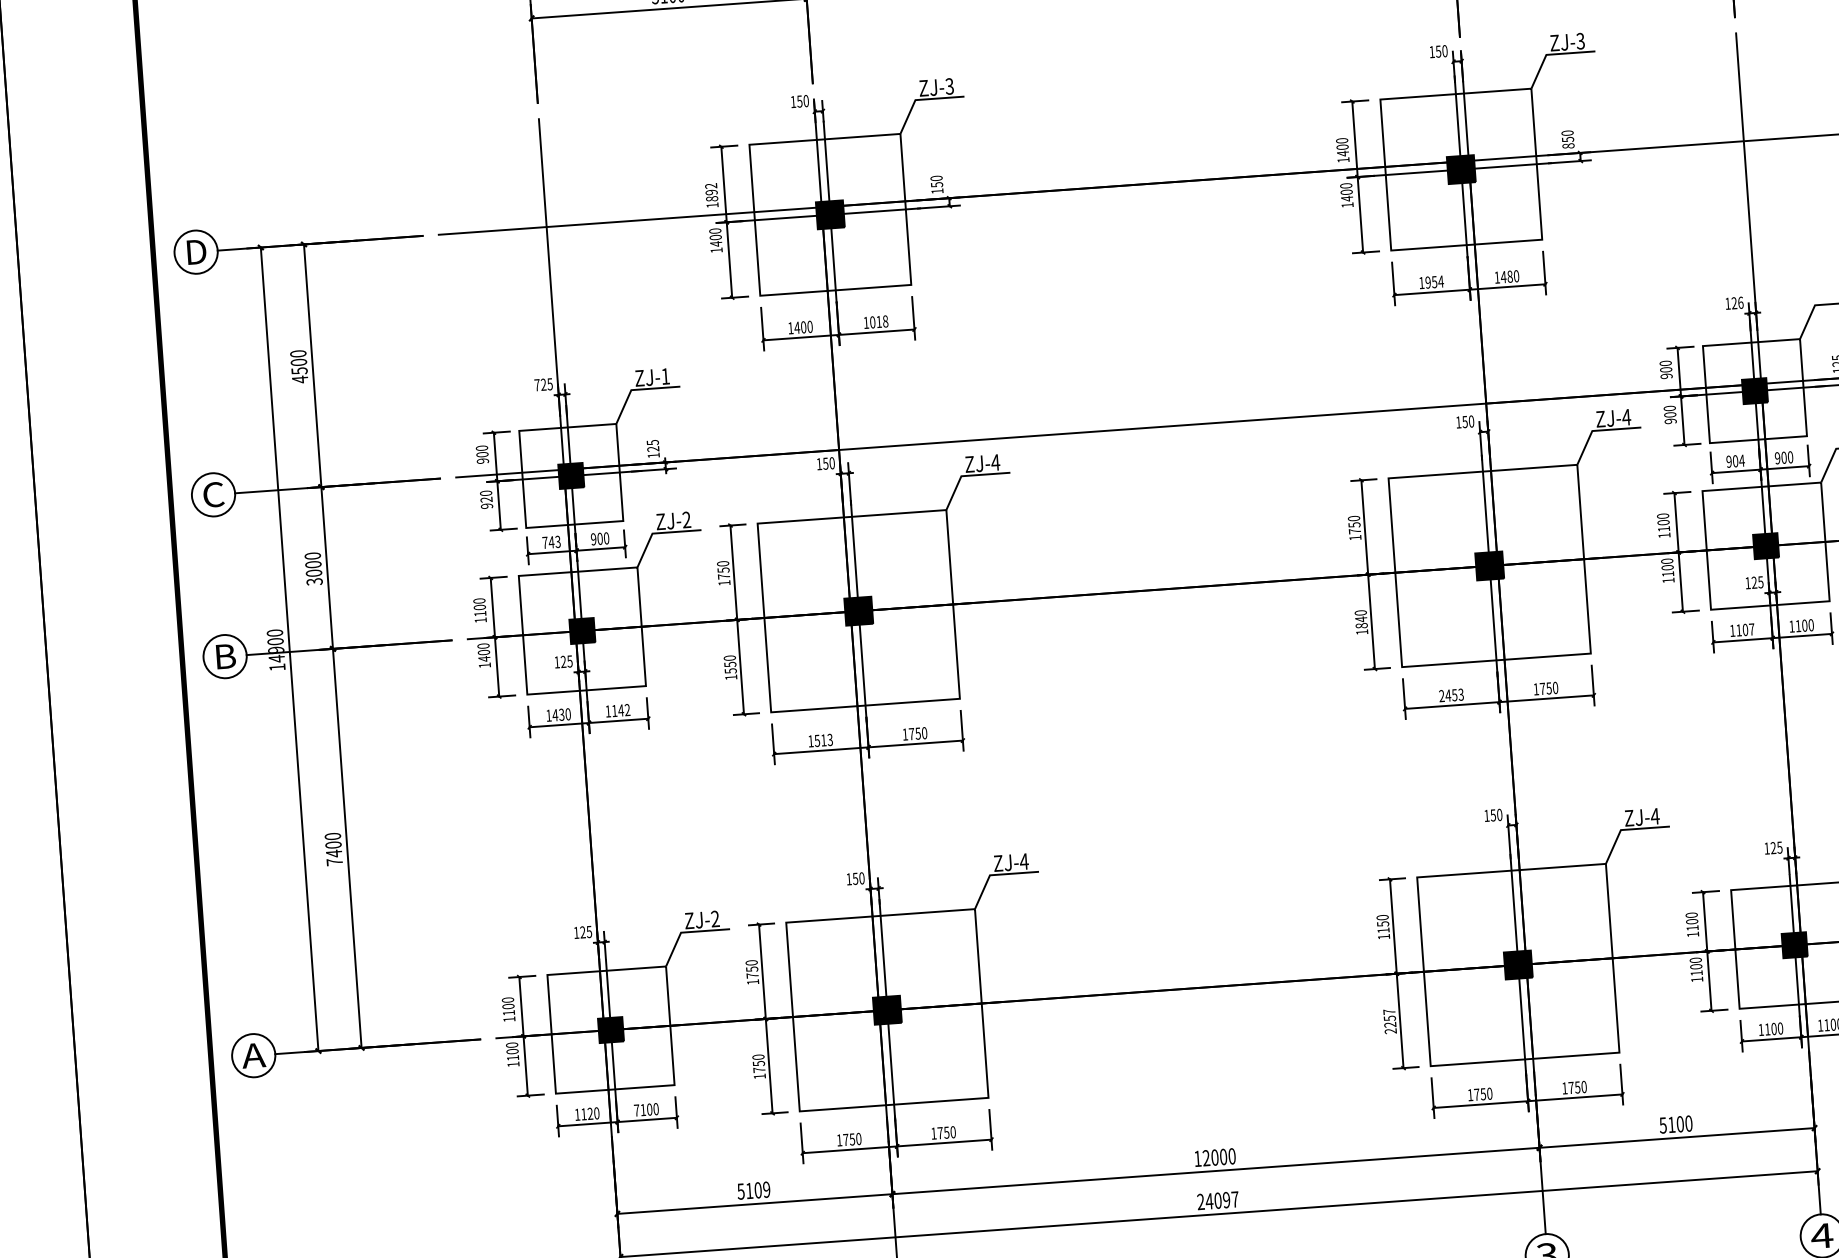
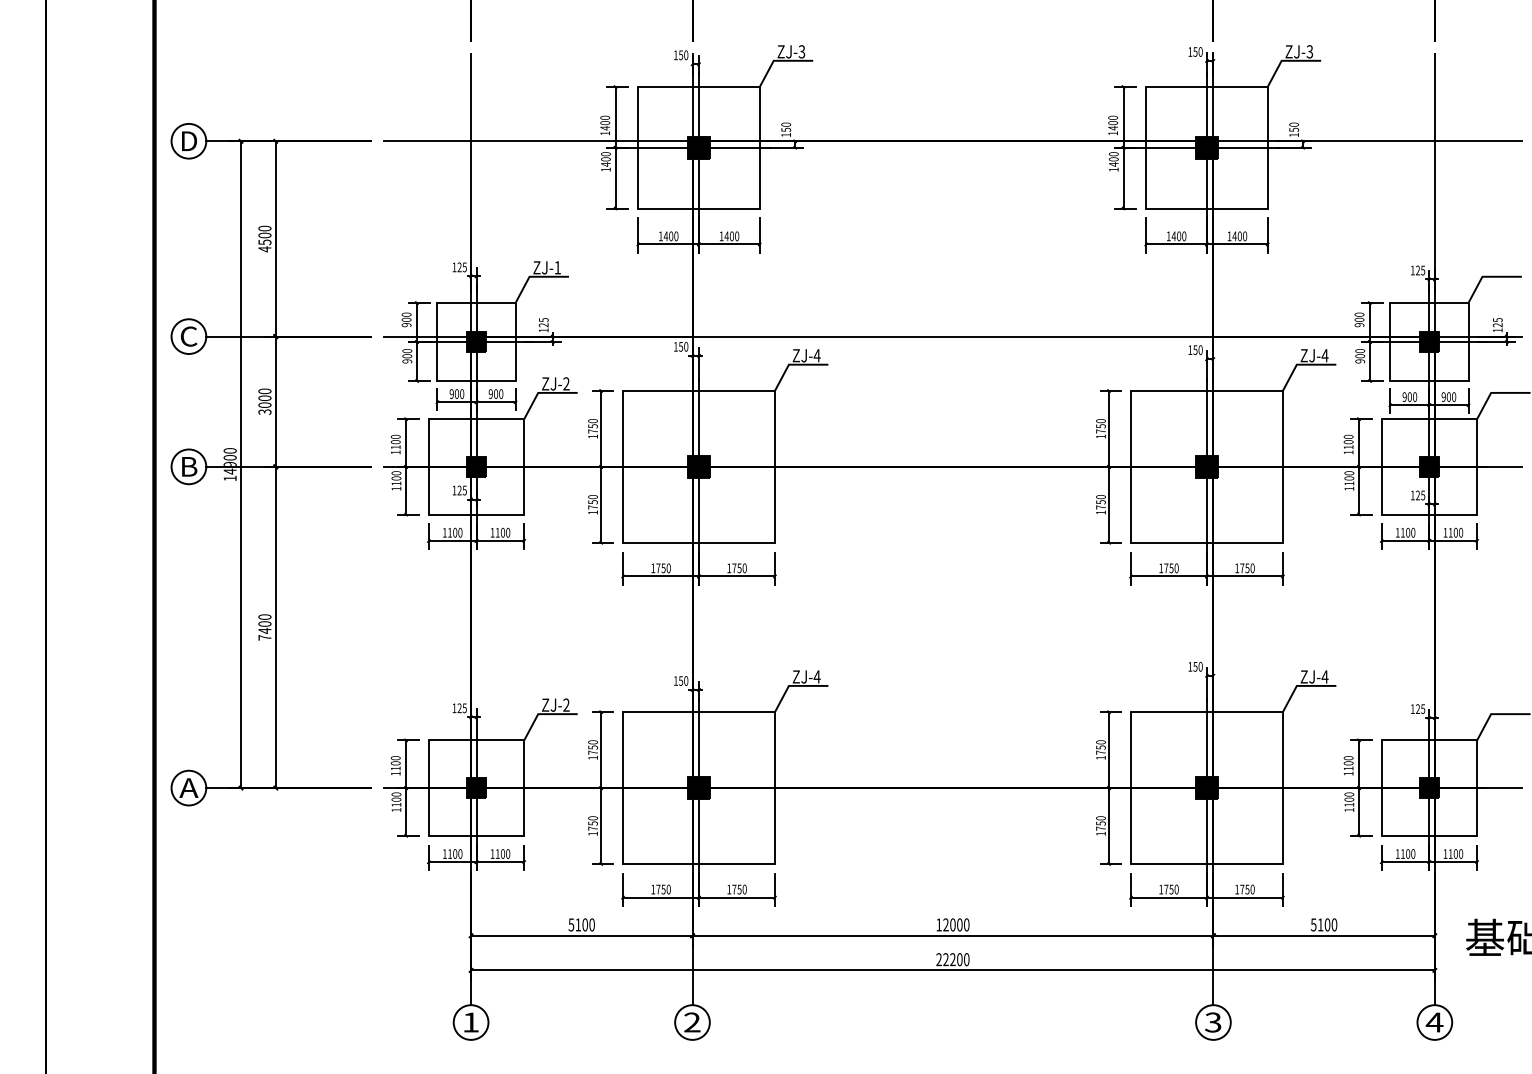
text: (1568, 146) -> (1294, 135), 850 -> 150
text: (711, 191) -> (605, 122), 1892 -> 1400
text: (1509, 276) -> (1239, 236), 1480 -> 1400
text: (1433, 282) -> (1178, 236), 1954 -> 1400
text: (1741, 302) -> (1423, 270), 126 -> 125
text: (878, 322) -> (731, 236), 1018 -> 1400
text: (537, 385) -> (454, 267), 725 -> 125
text: (1741, 460) -> (1414, 396), 904 -> 900
text: (486, 500) -> (407, 356), 920 -> 900
text: (550, 541) -> (456, 393), 743 -> 900
text: (1360, 622) -> (1100, 504), 1840 -> 1750
text: (1752, 629) -> (1413, 532), 1107 -> 1100
text: (484, 658) -> (396, 483), 1400 -> 1100
text: (730, 671) -> (592, 507), 1550 -> 1750
text: (1451, 695) -> (1168, 568), 2453 -> 1750
text: (624, 709) -> (505, 532), 1142 -> 1100
text: (558, 714) -> (452, 532), 1430 -> 1100
text: (823, 740) -> (663, 568), 1513 -> 1750
text: (1382, 930) -> (1100, 752), 1150 -> 1750
text: (1389, 1020) -> (1100, 825), 2257 -> 1750
text: (636, 1109) -> (492, 853), 7100 -> 1100
text: (590, 1113) -> (455, 853), 1120 -> 1100
text: (765, 1189) -> (591, 924), 5109 -> 5100
text: (1222, 1200) -> (956, 959), 24097 -> 22200

